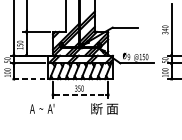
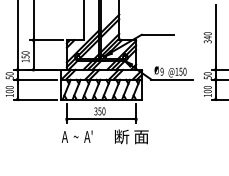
line: (28, 79) -> (35, 99), dashed -> solid
line: (80, 95) -> (101, 119), dashed -> solid
text: (41, 108) -> (76, 136), moved

